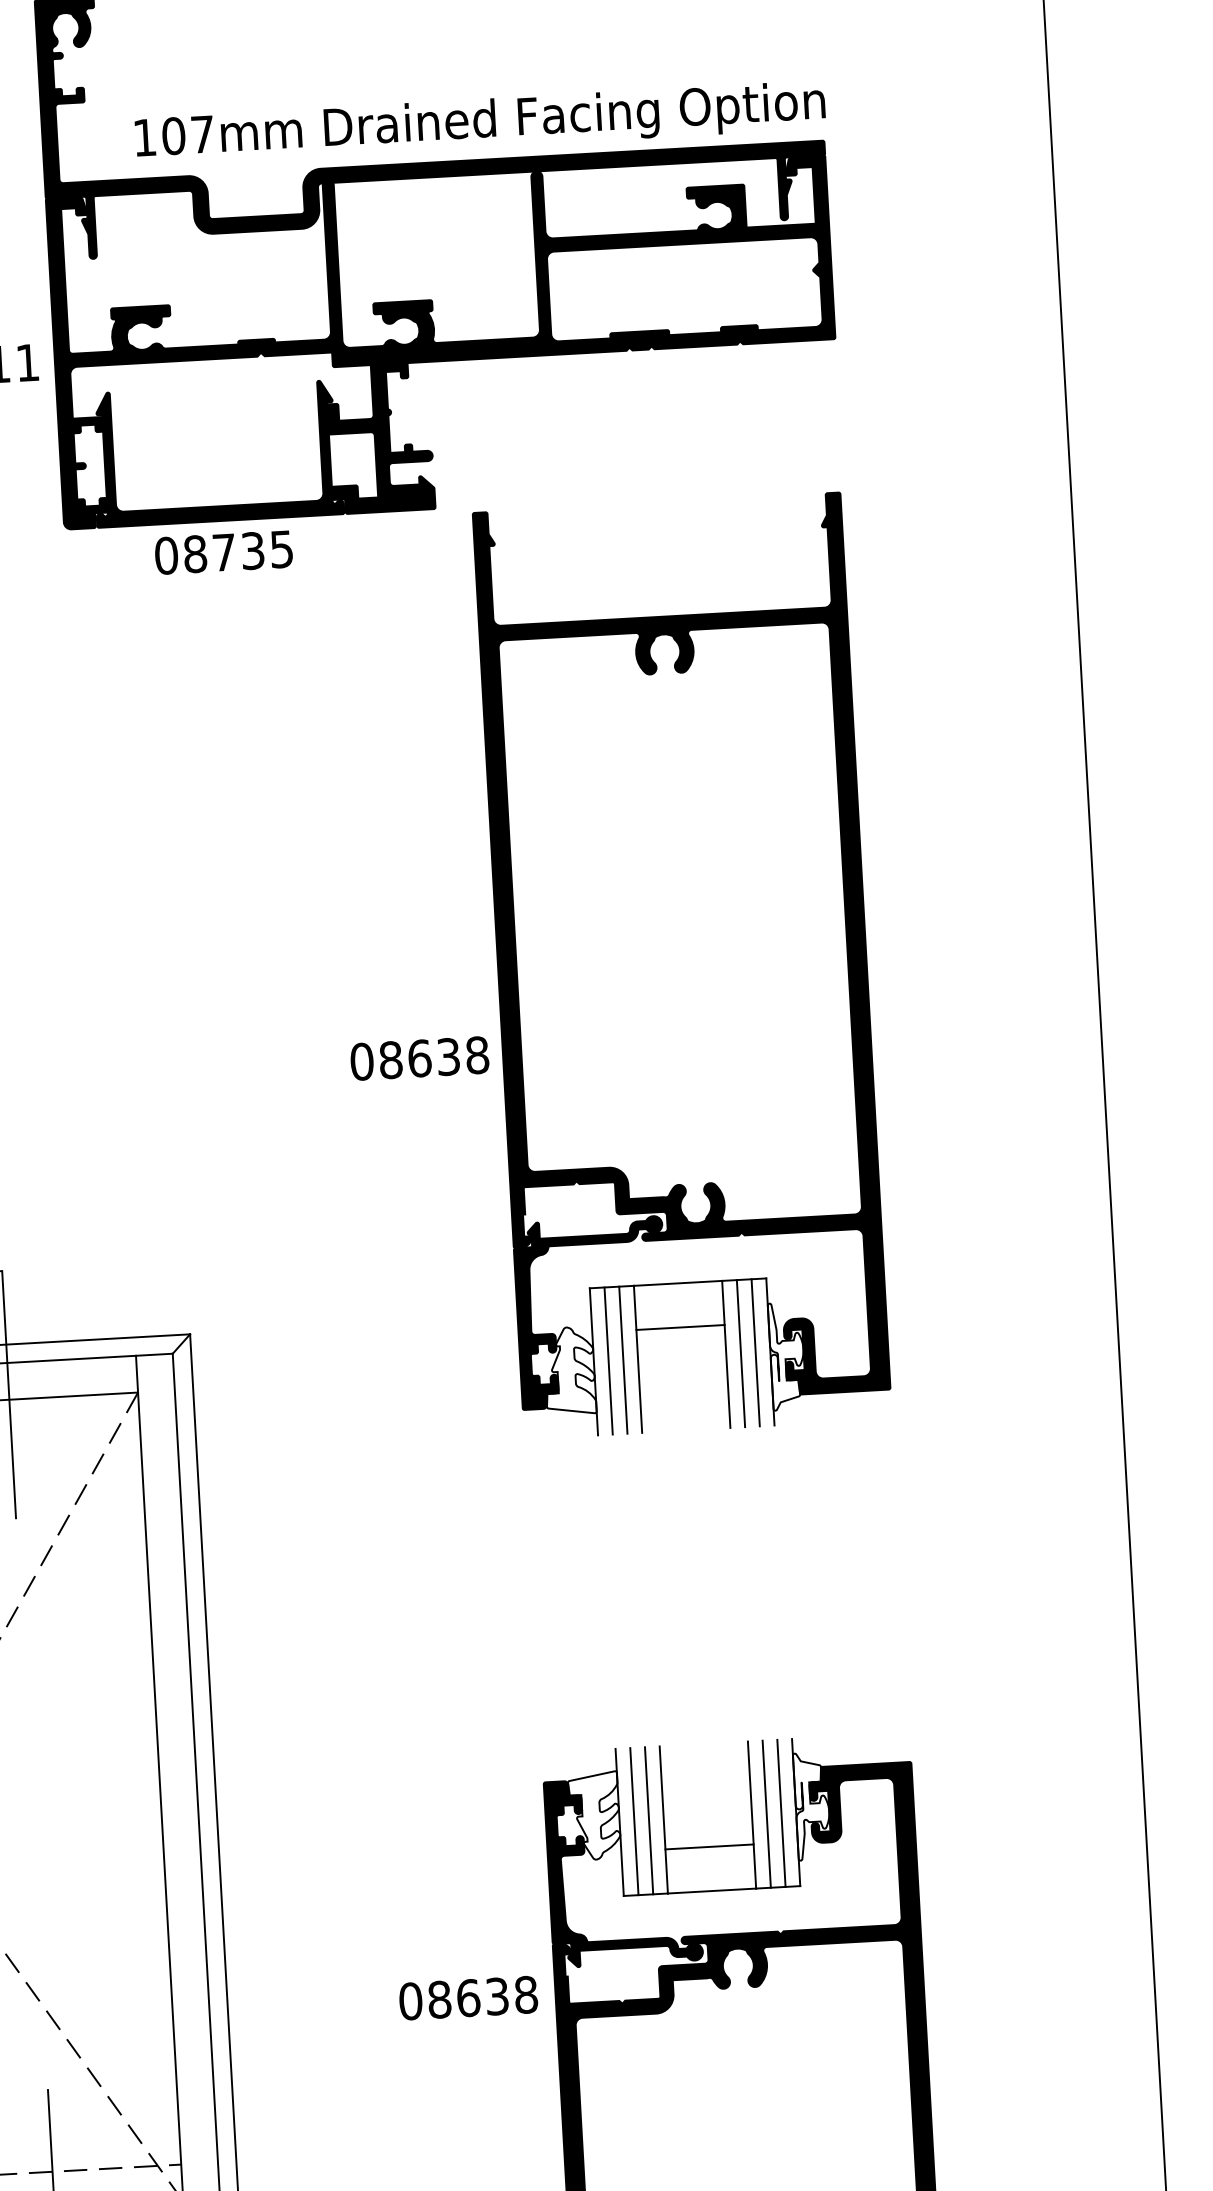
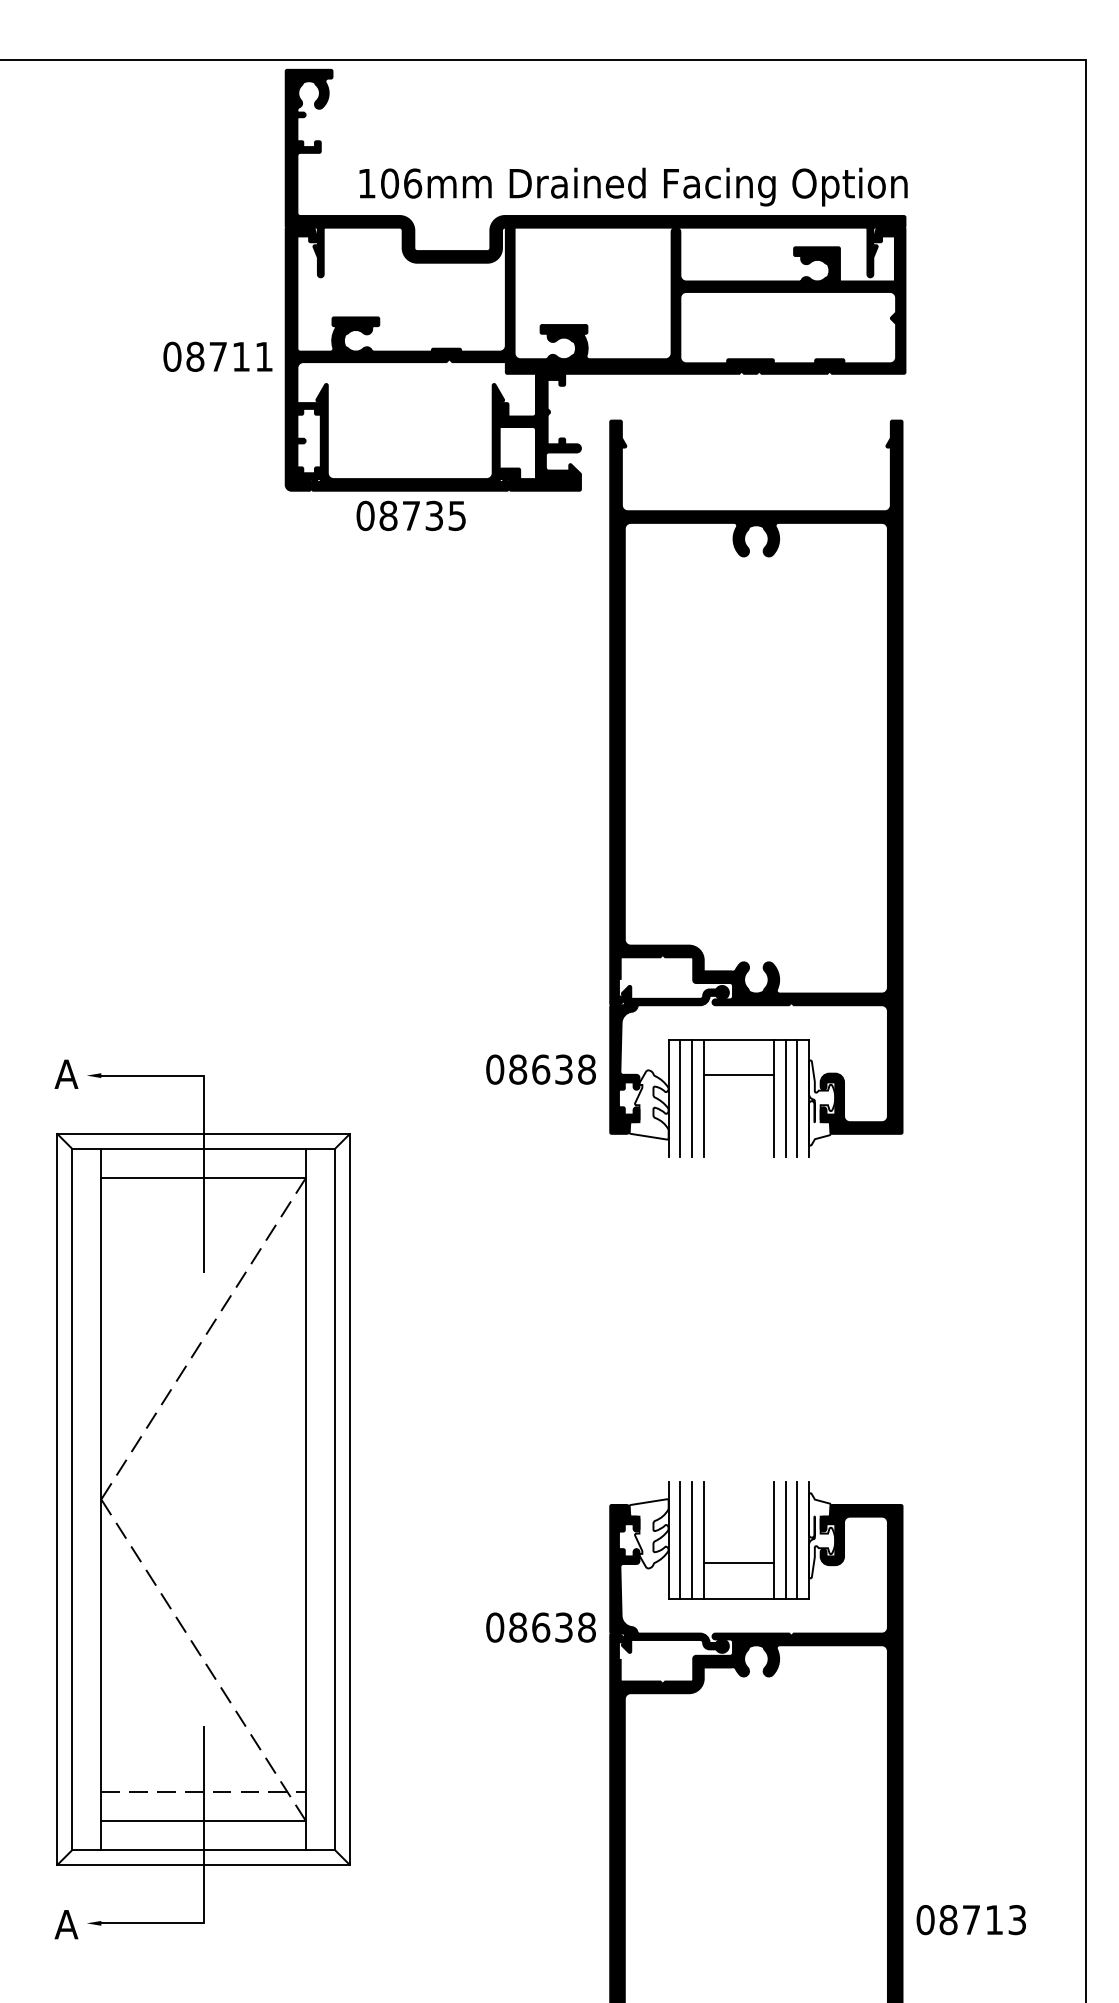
text: (203, 134) -> (413, 183), 107mm -> 106mm
part: (682, 965) -> (756, 788), moved
text: (419, 1058) -> (540, 1069), moved
text: (467, 1998) -> (540, 1627), moved

